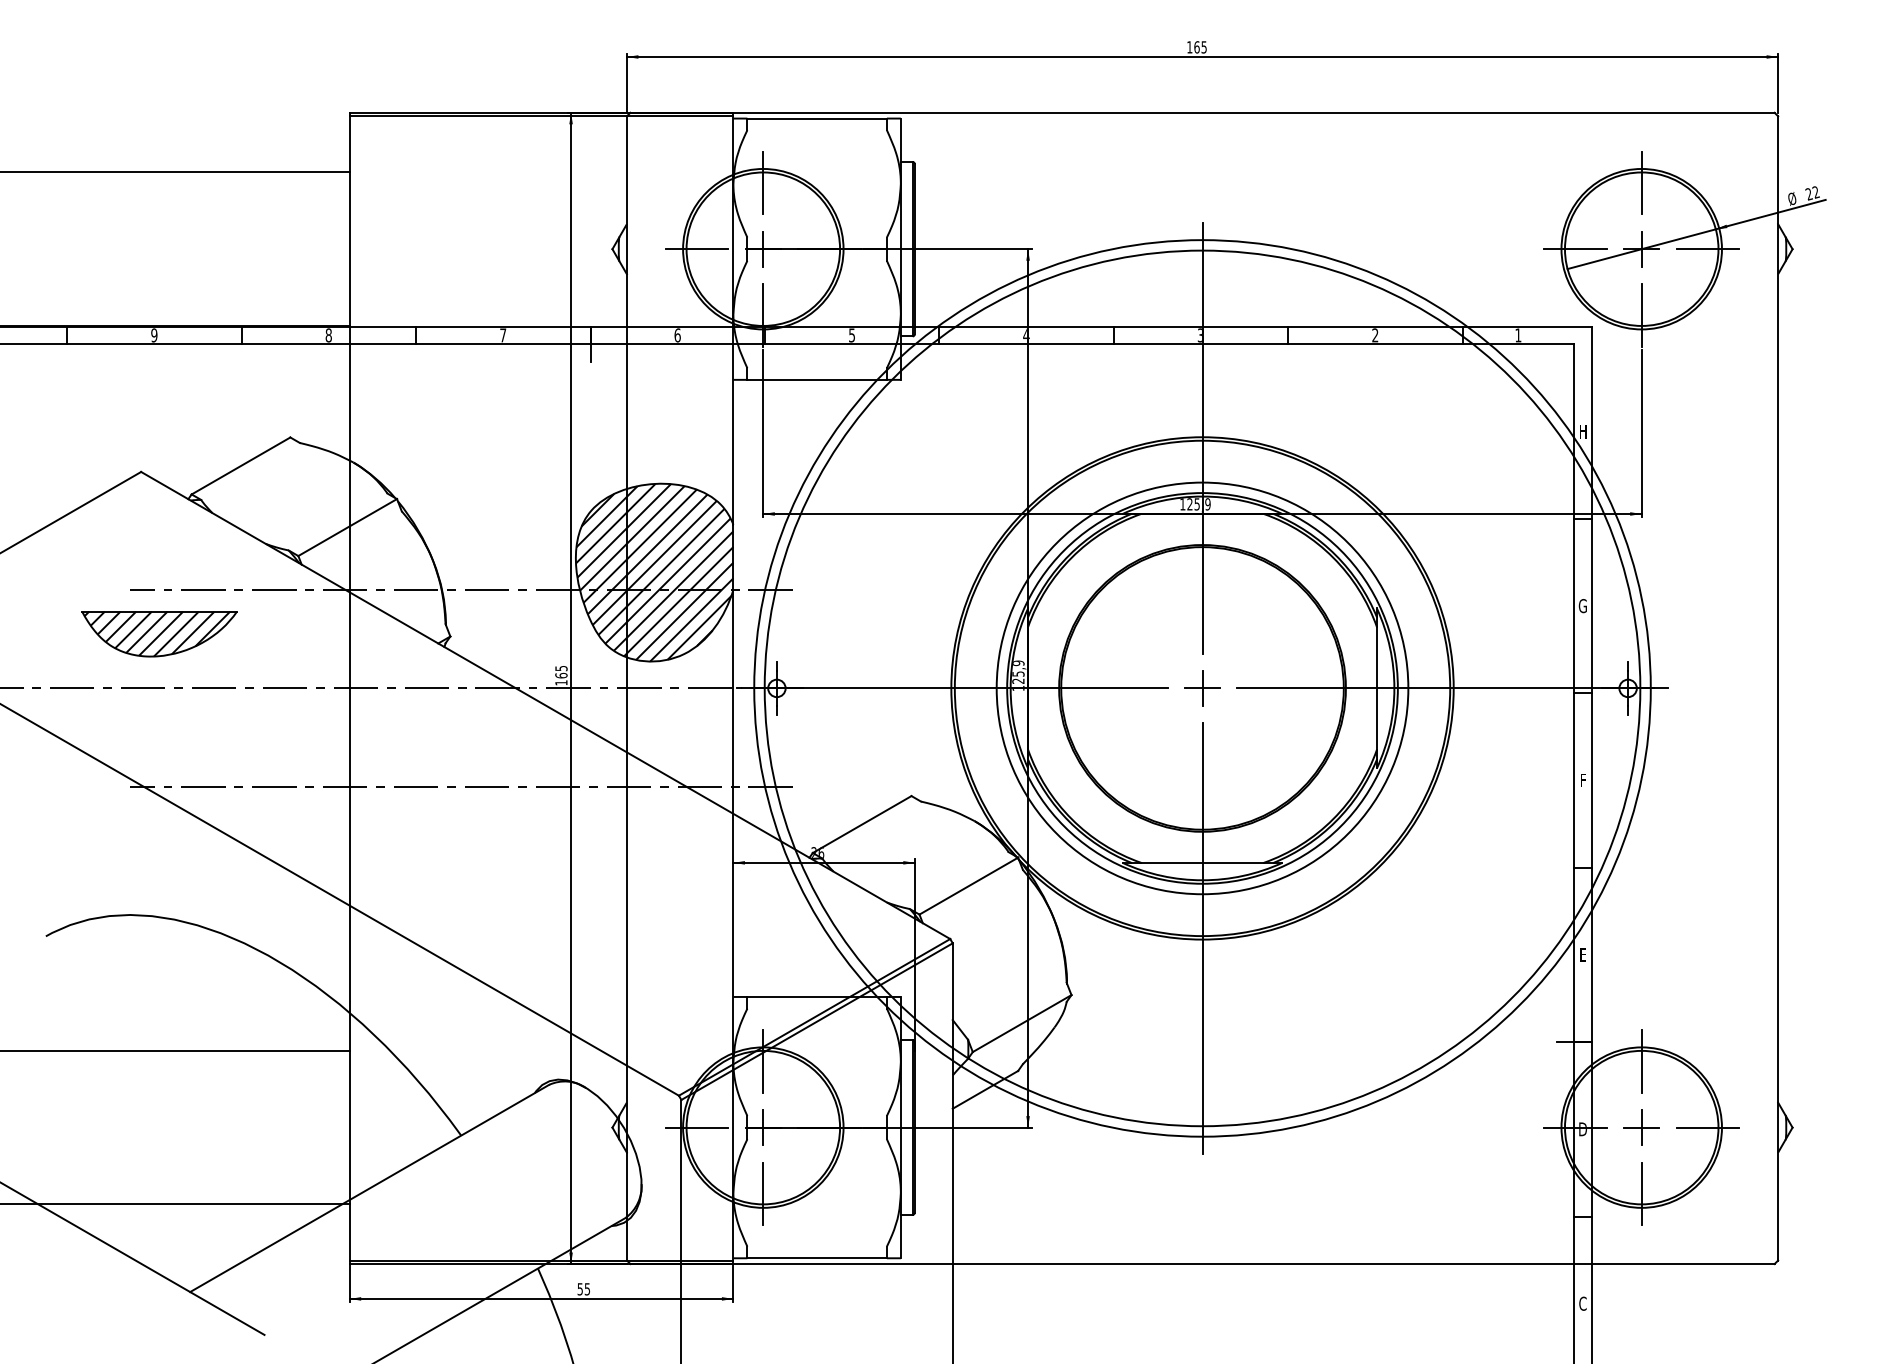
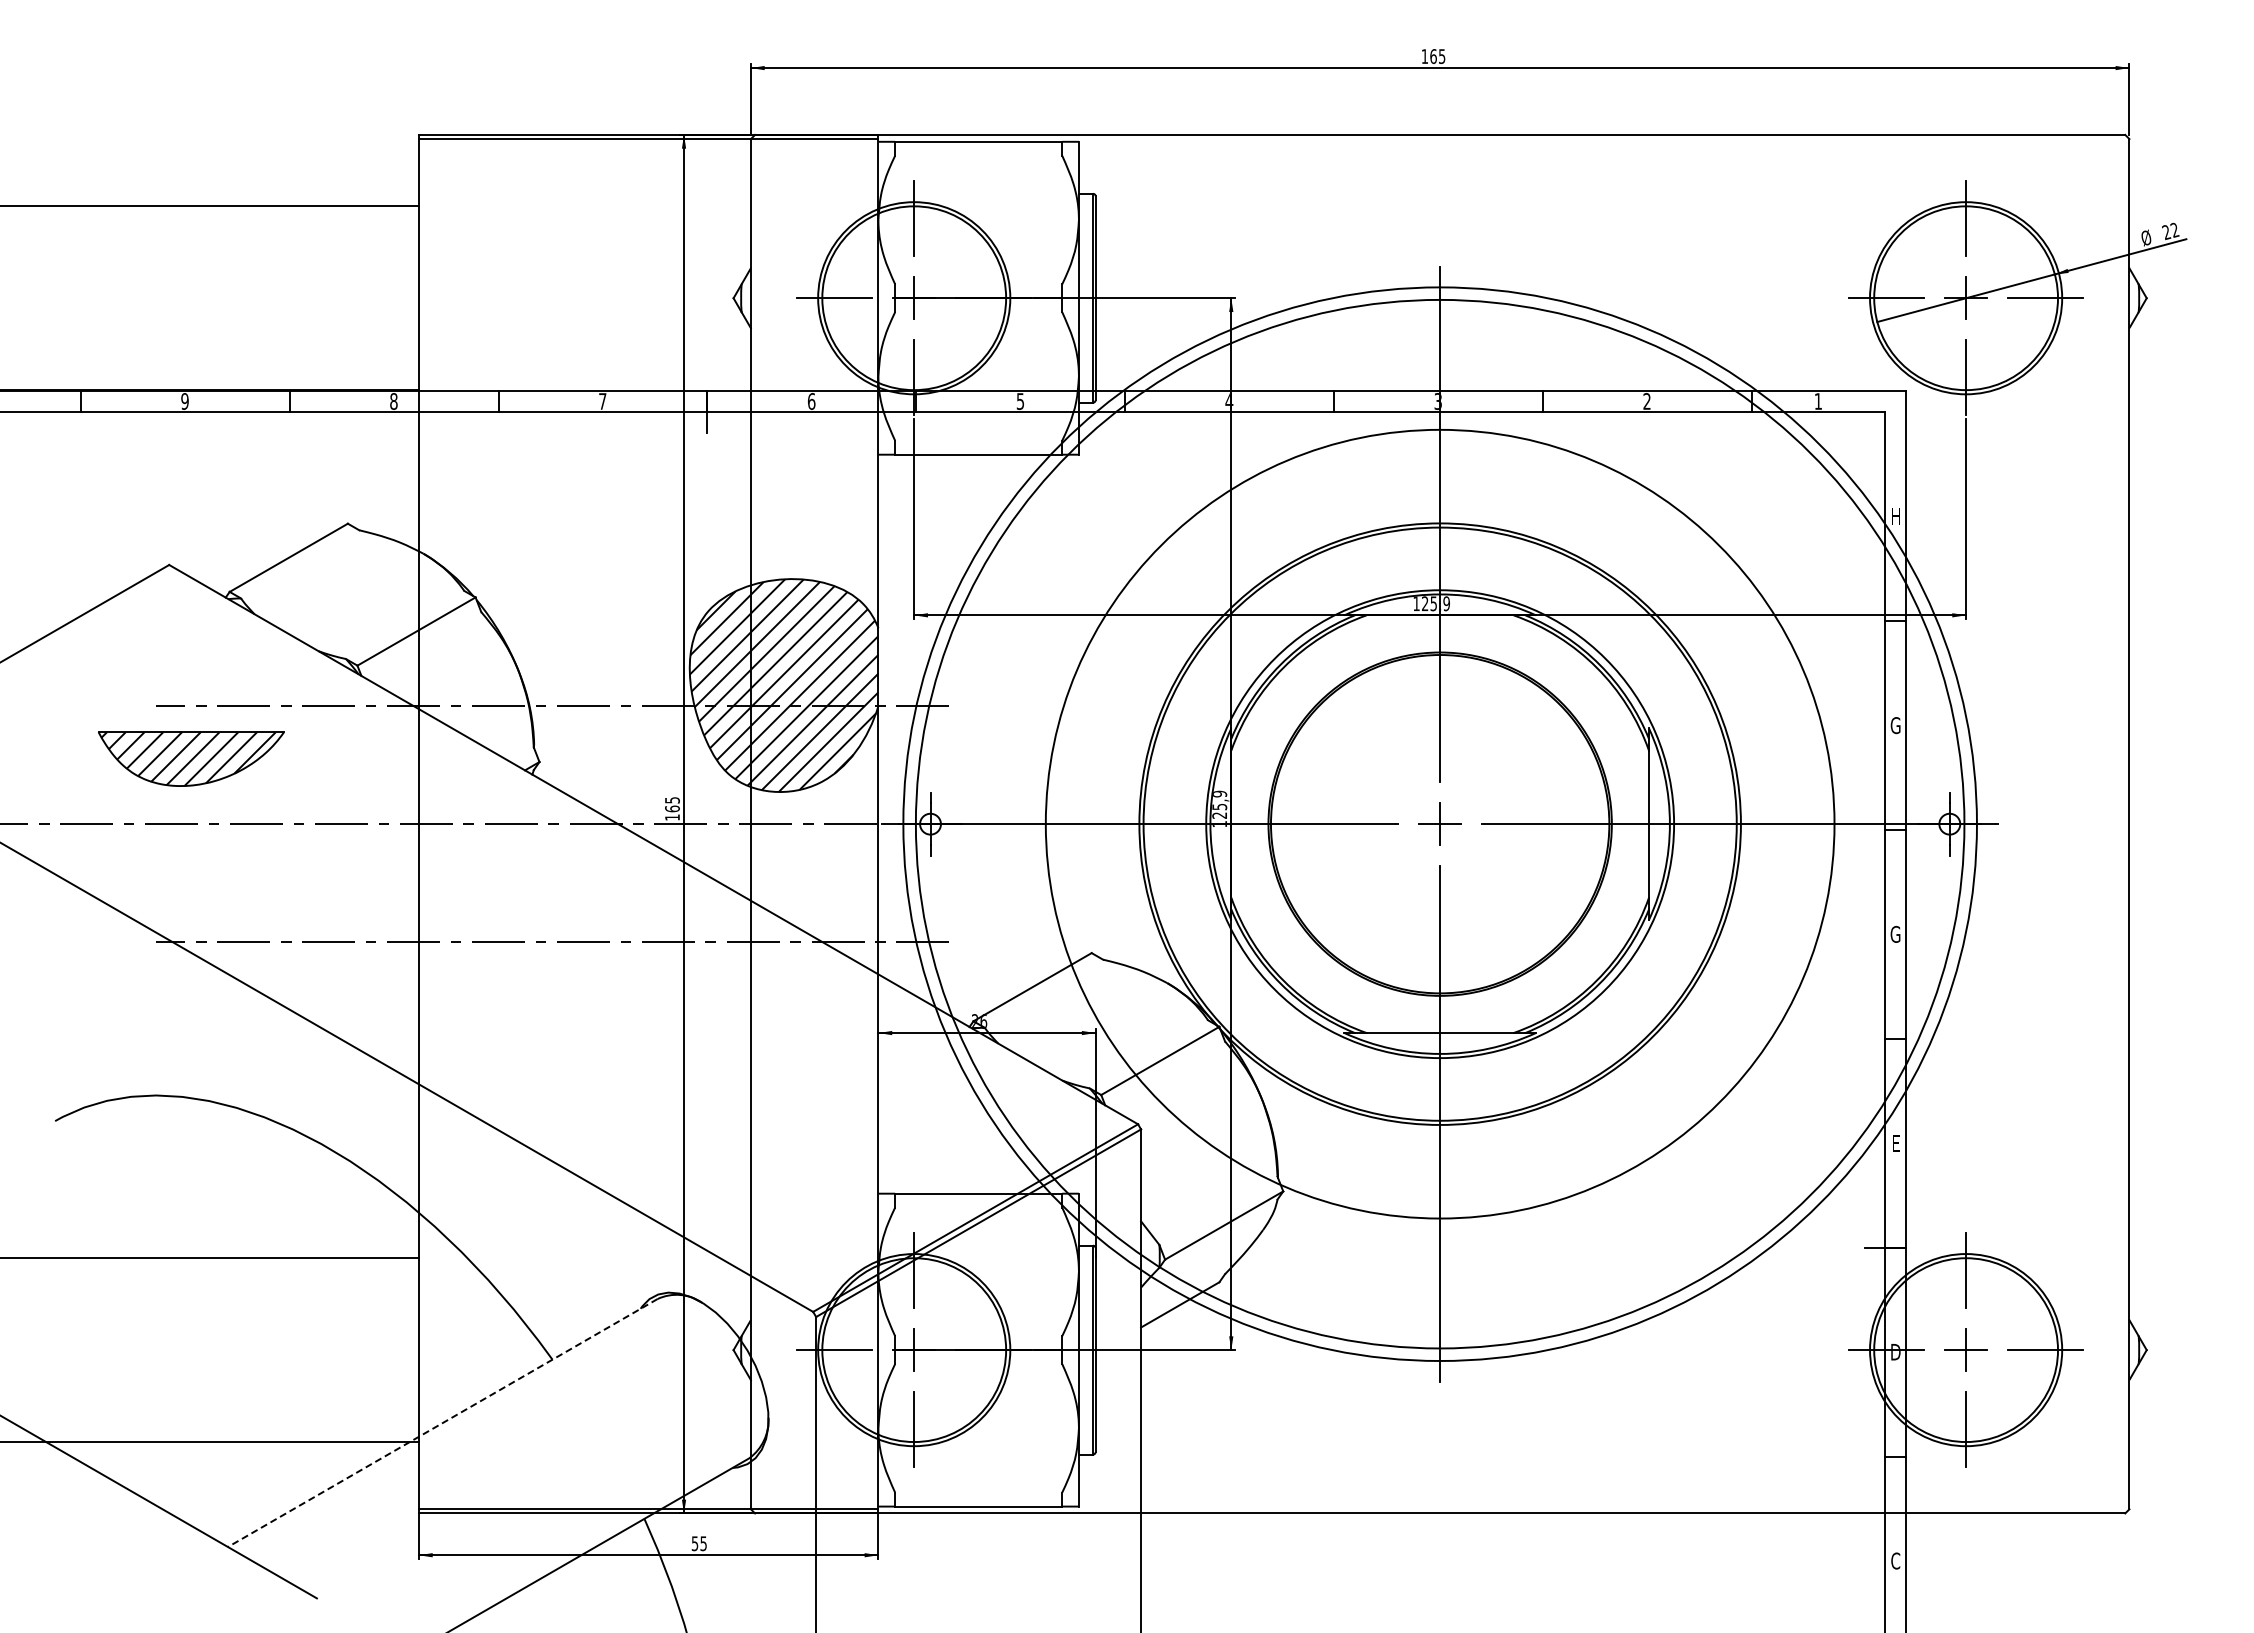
circle: (1201, 687) -> (1439, 823), size x1.6
text: (1582, 779) -> (1895, 933), F -> G
line: (369, 1188) -> (442, 1423), solid -> dashed

